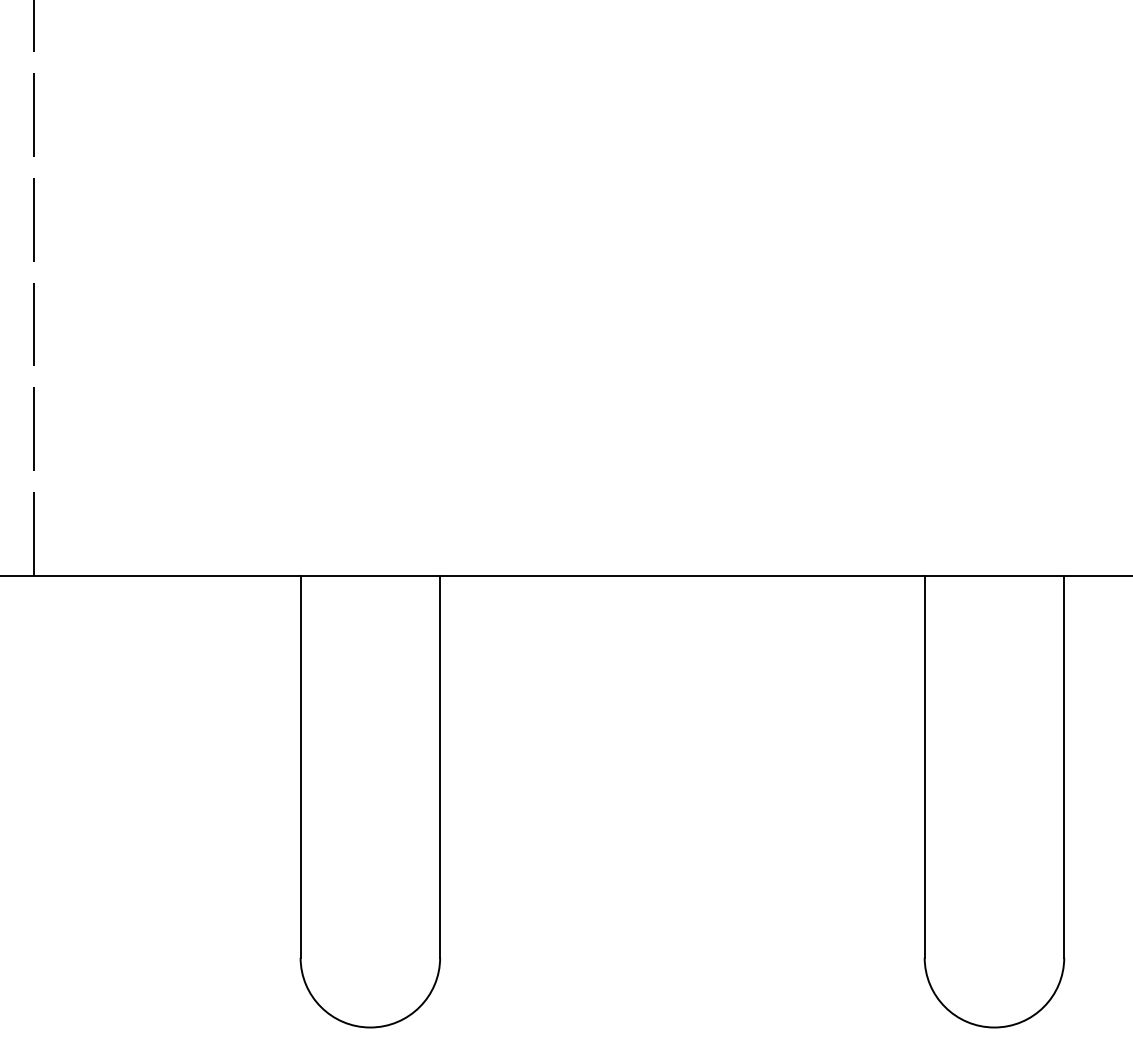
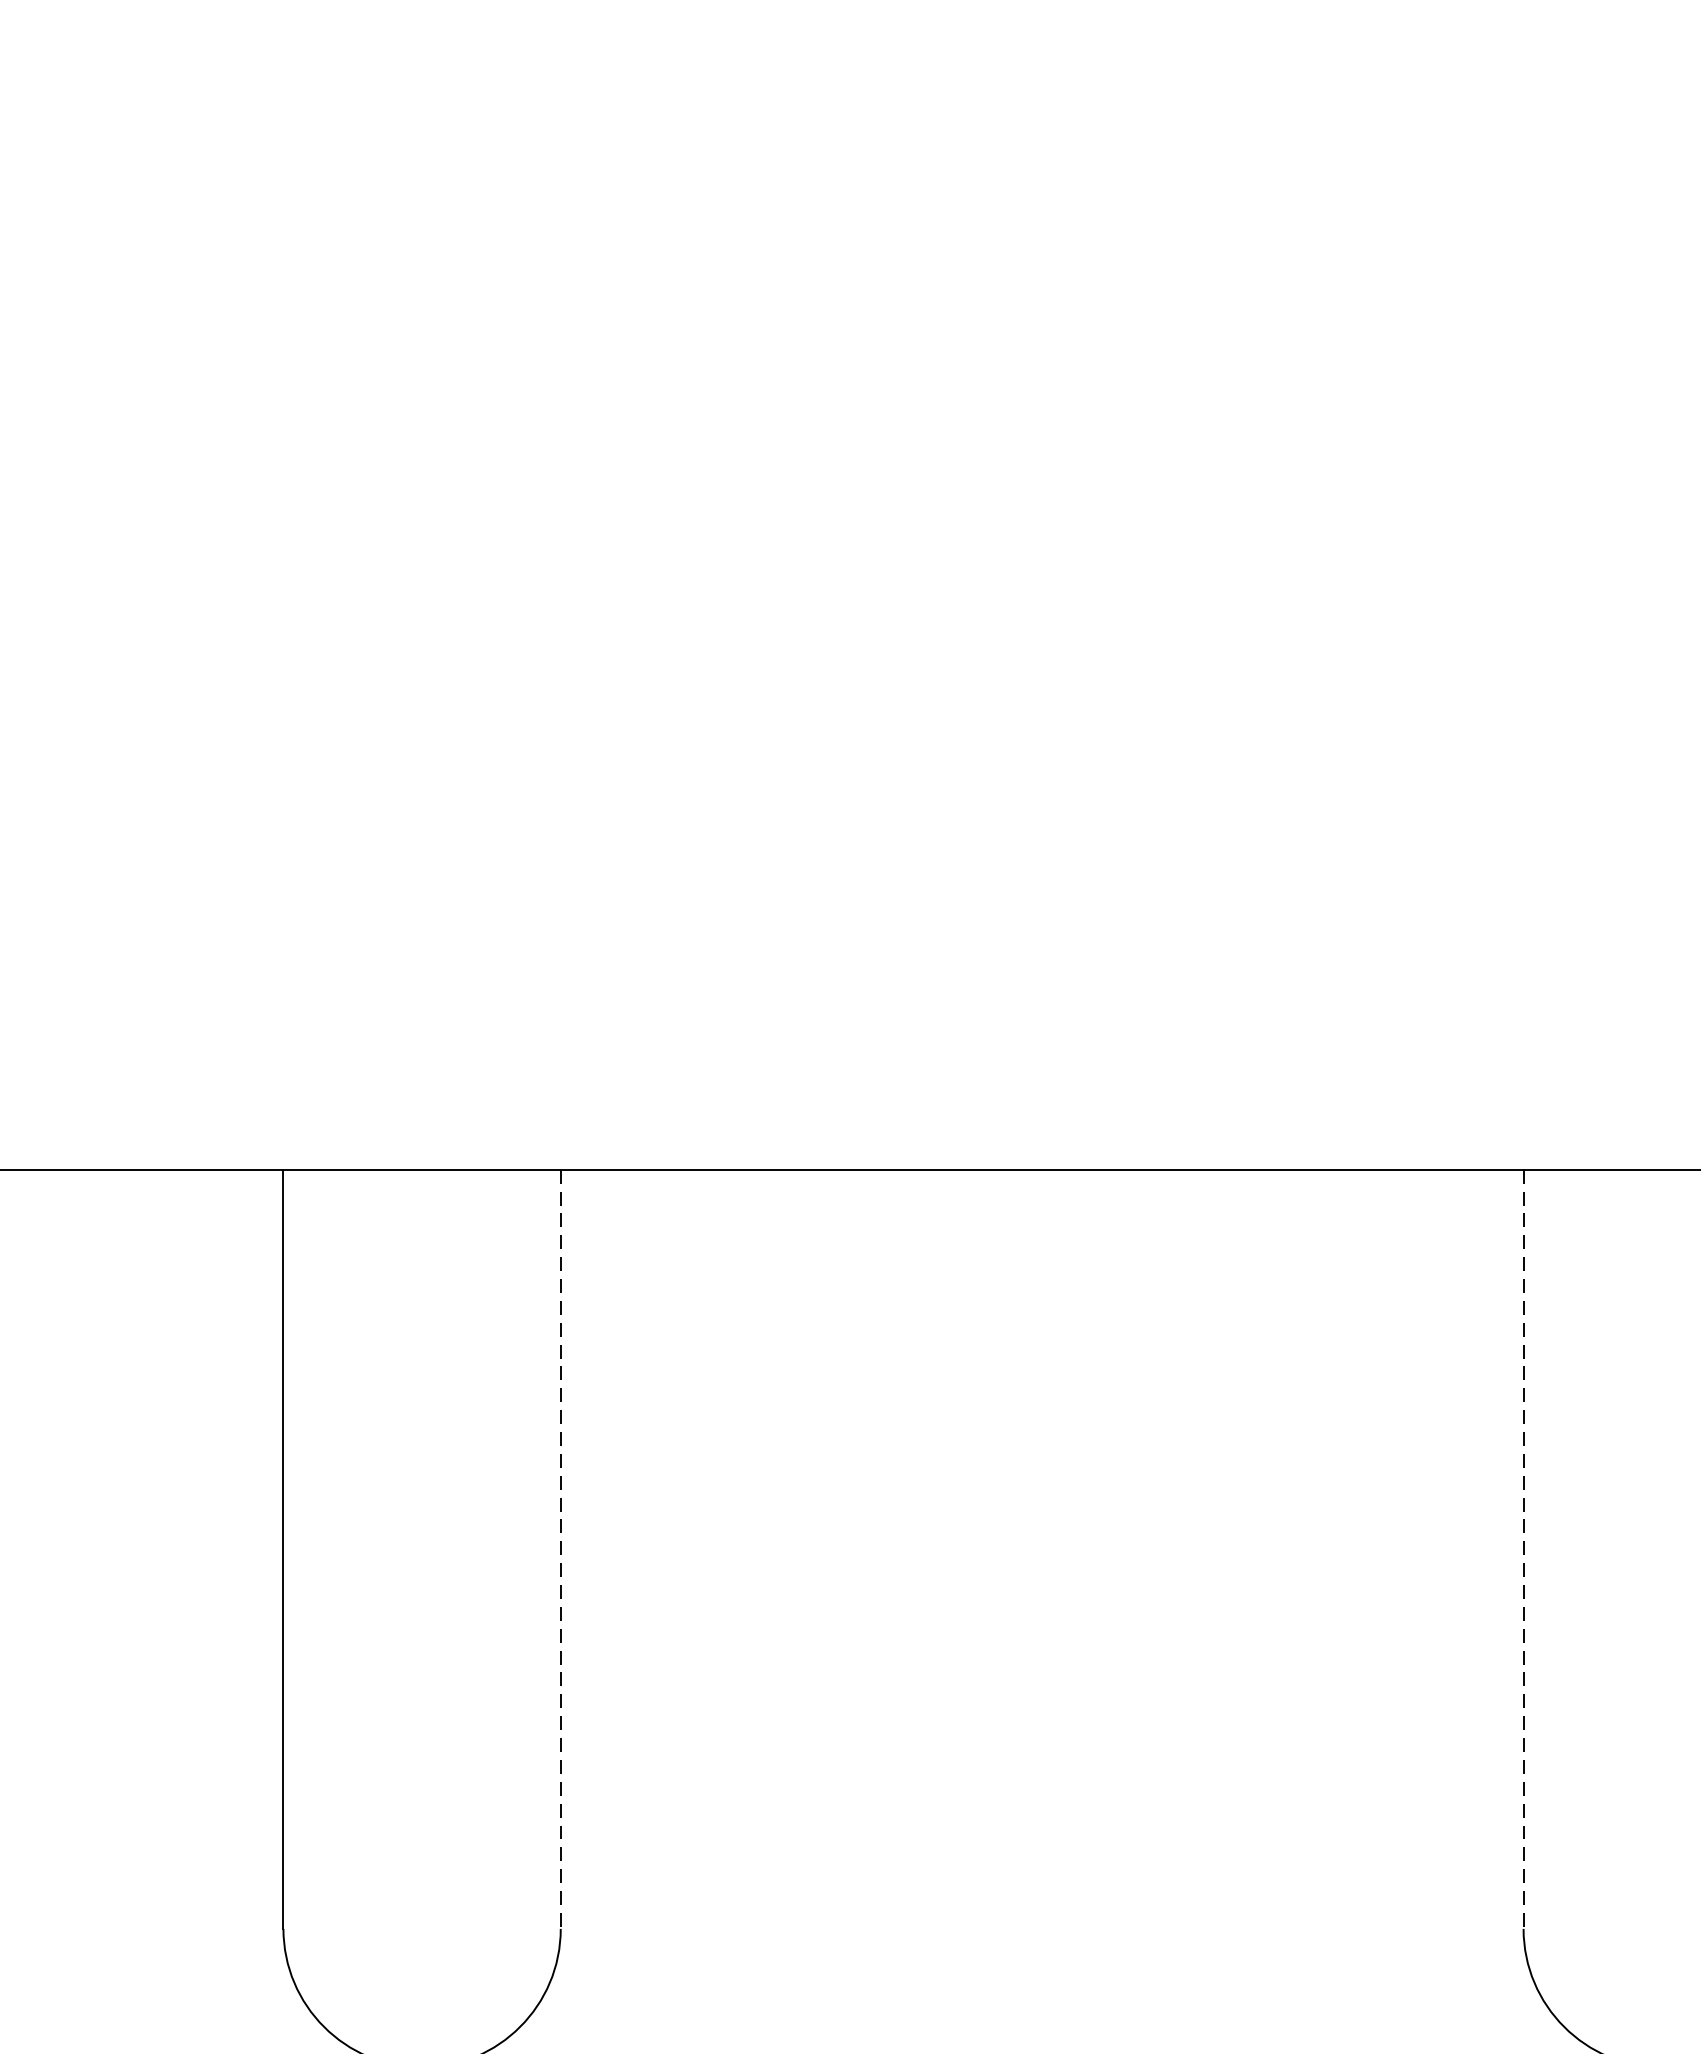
line: (440, 767) -> (561, 1550), solid -> dashed
line: (924, 767) -> (1523, 1550), solid -> dashed

